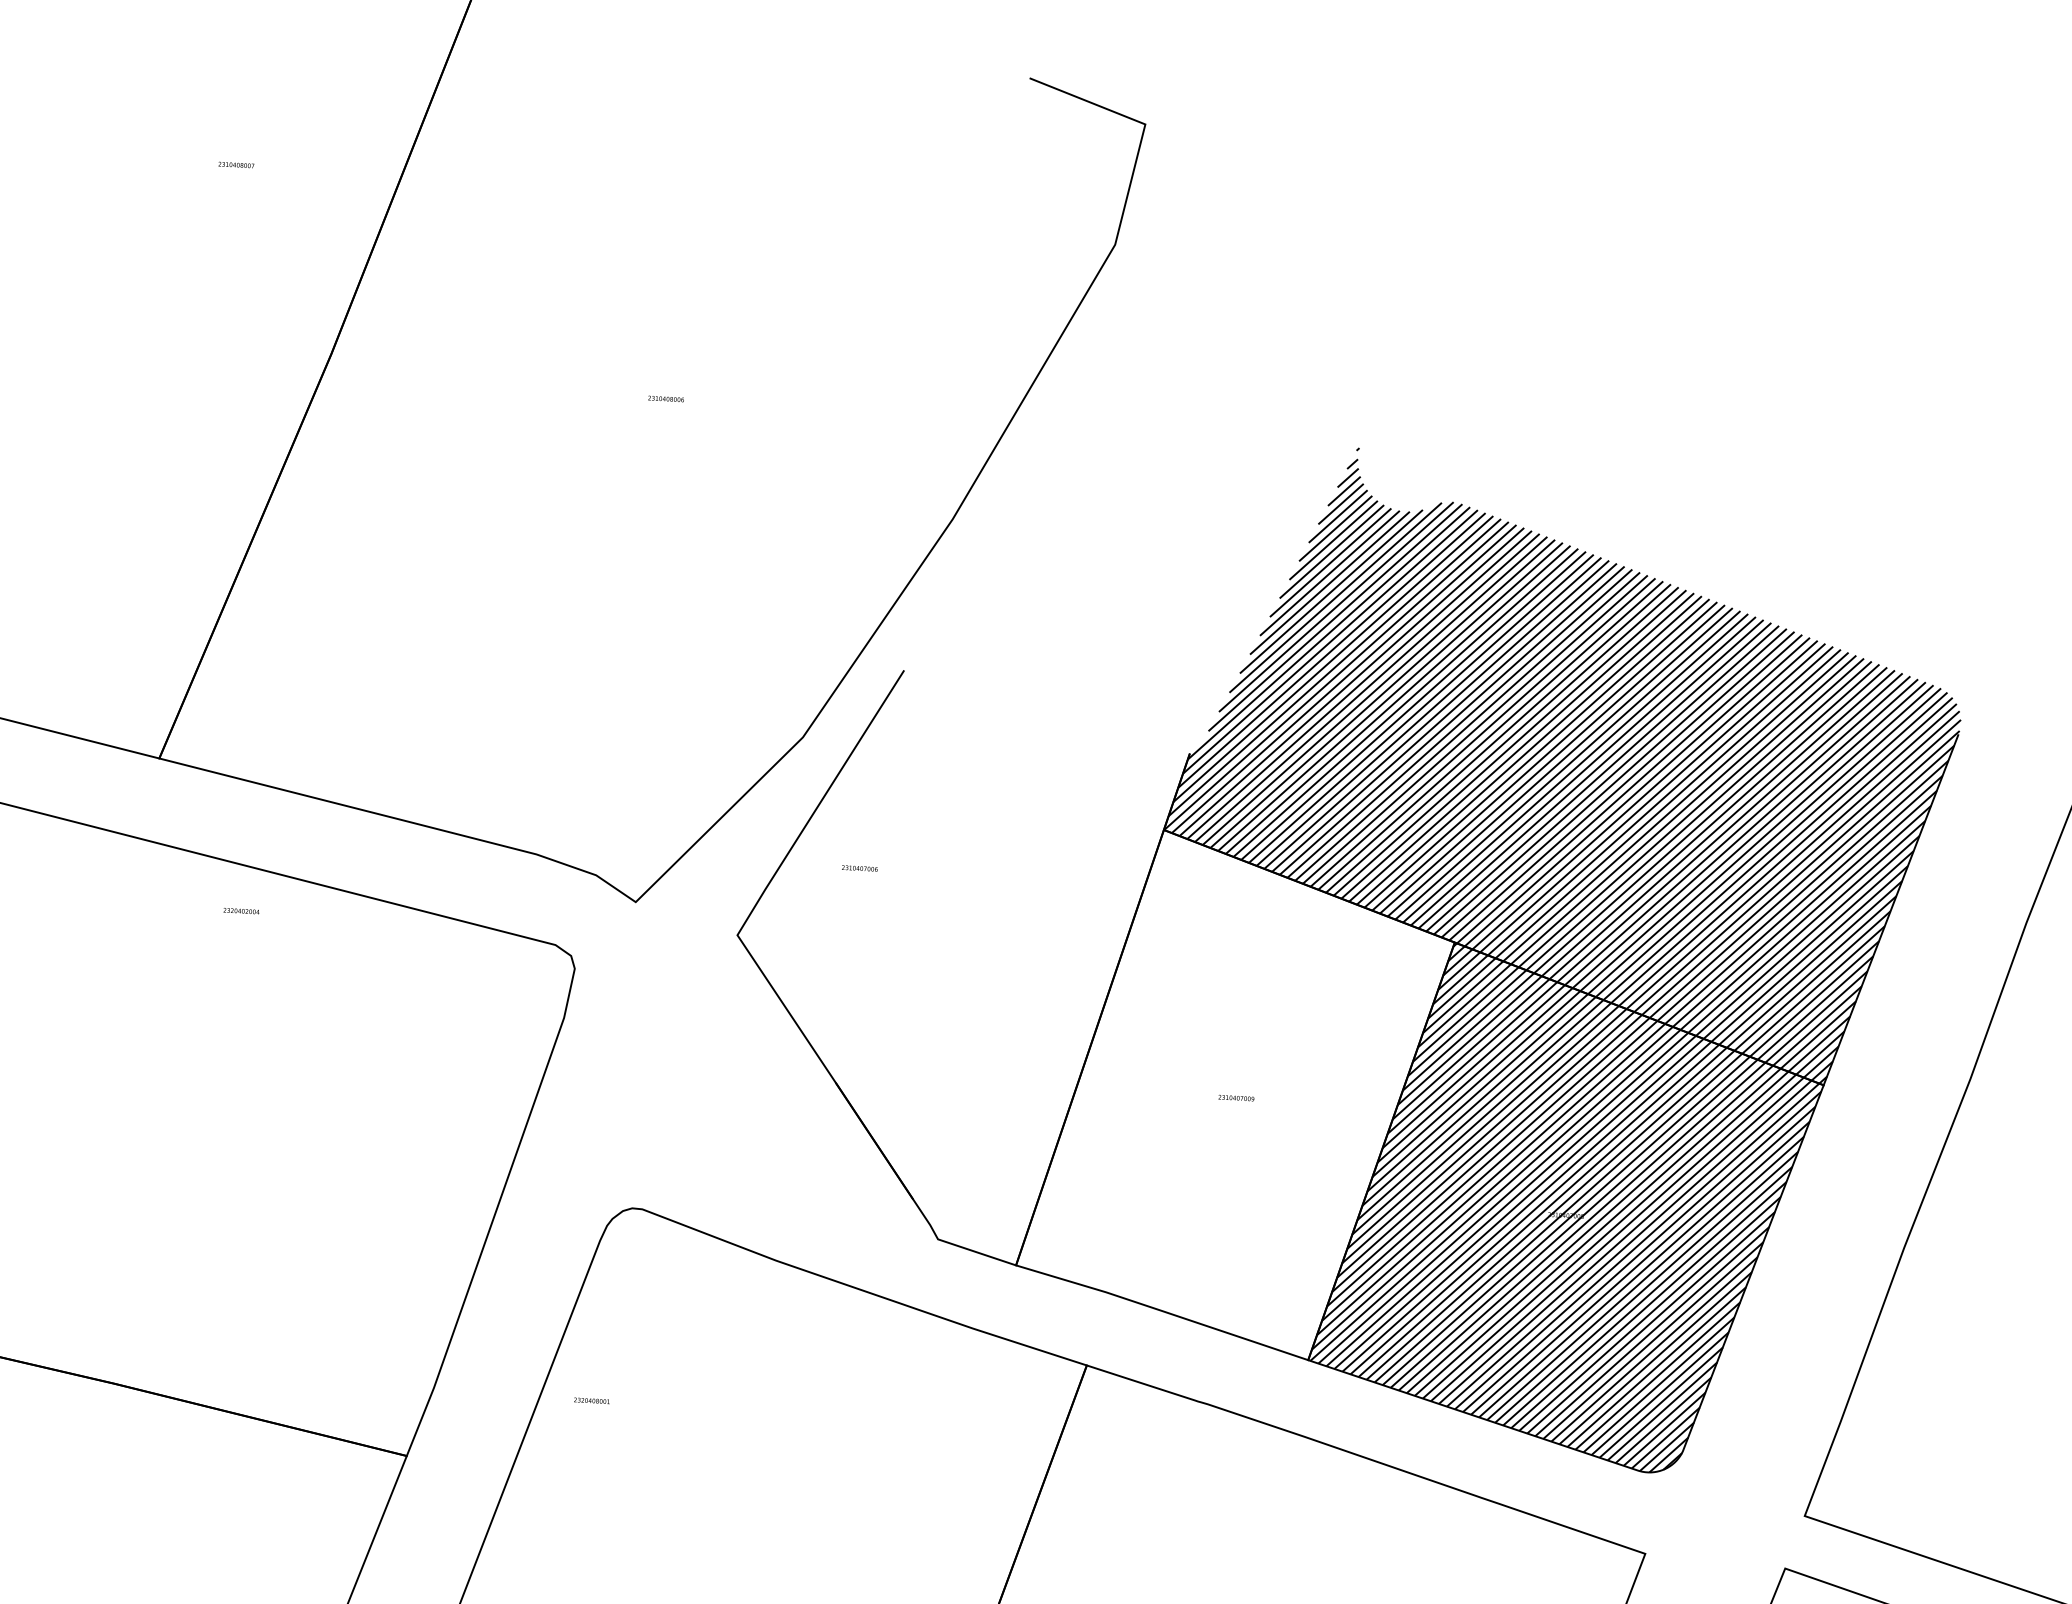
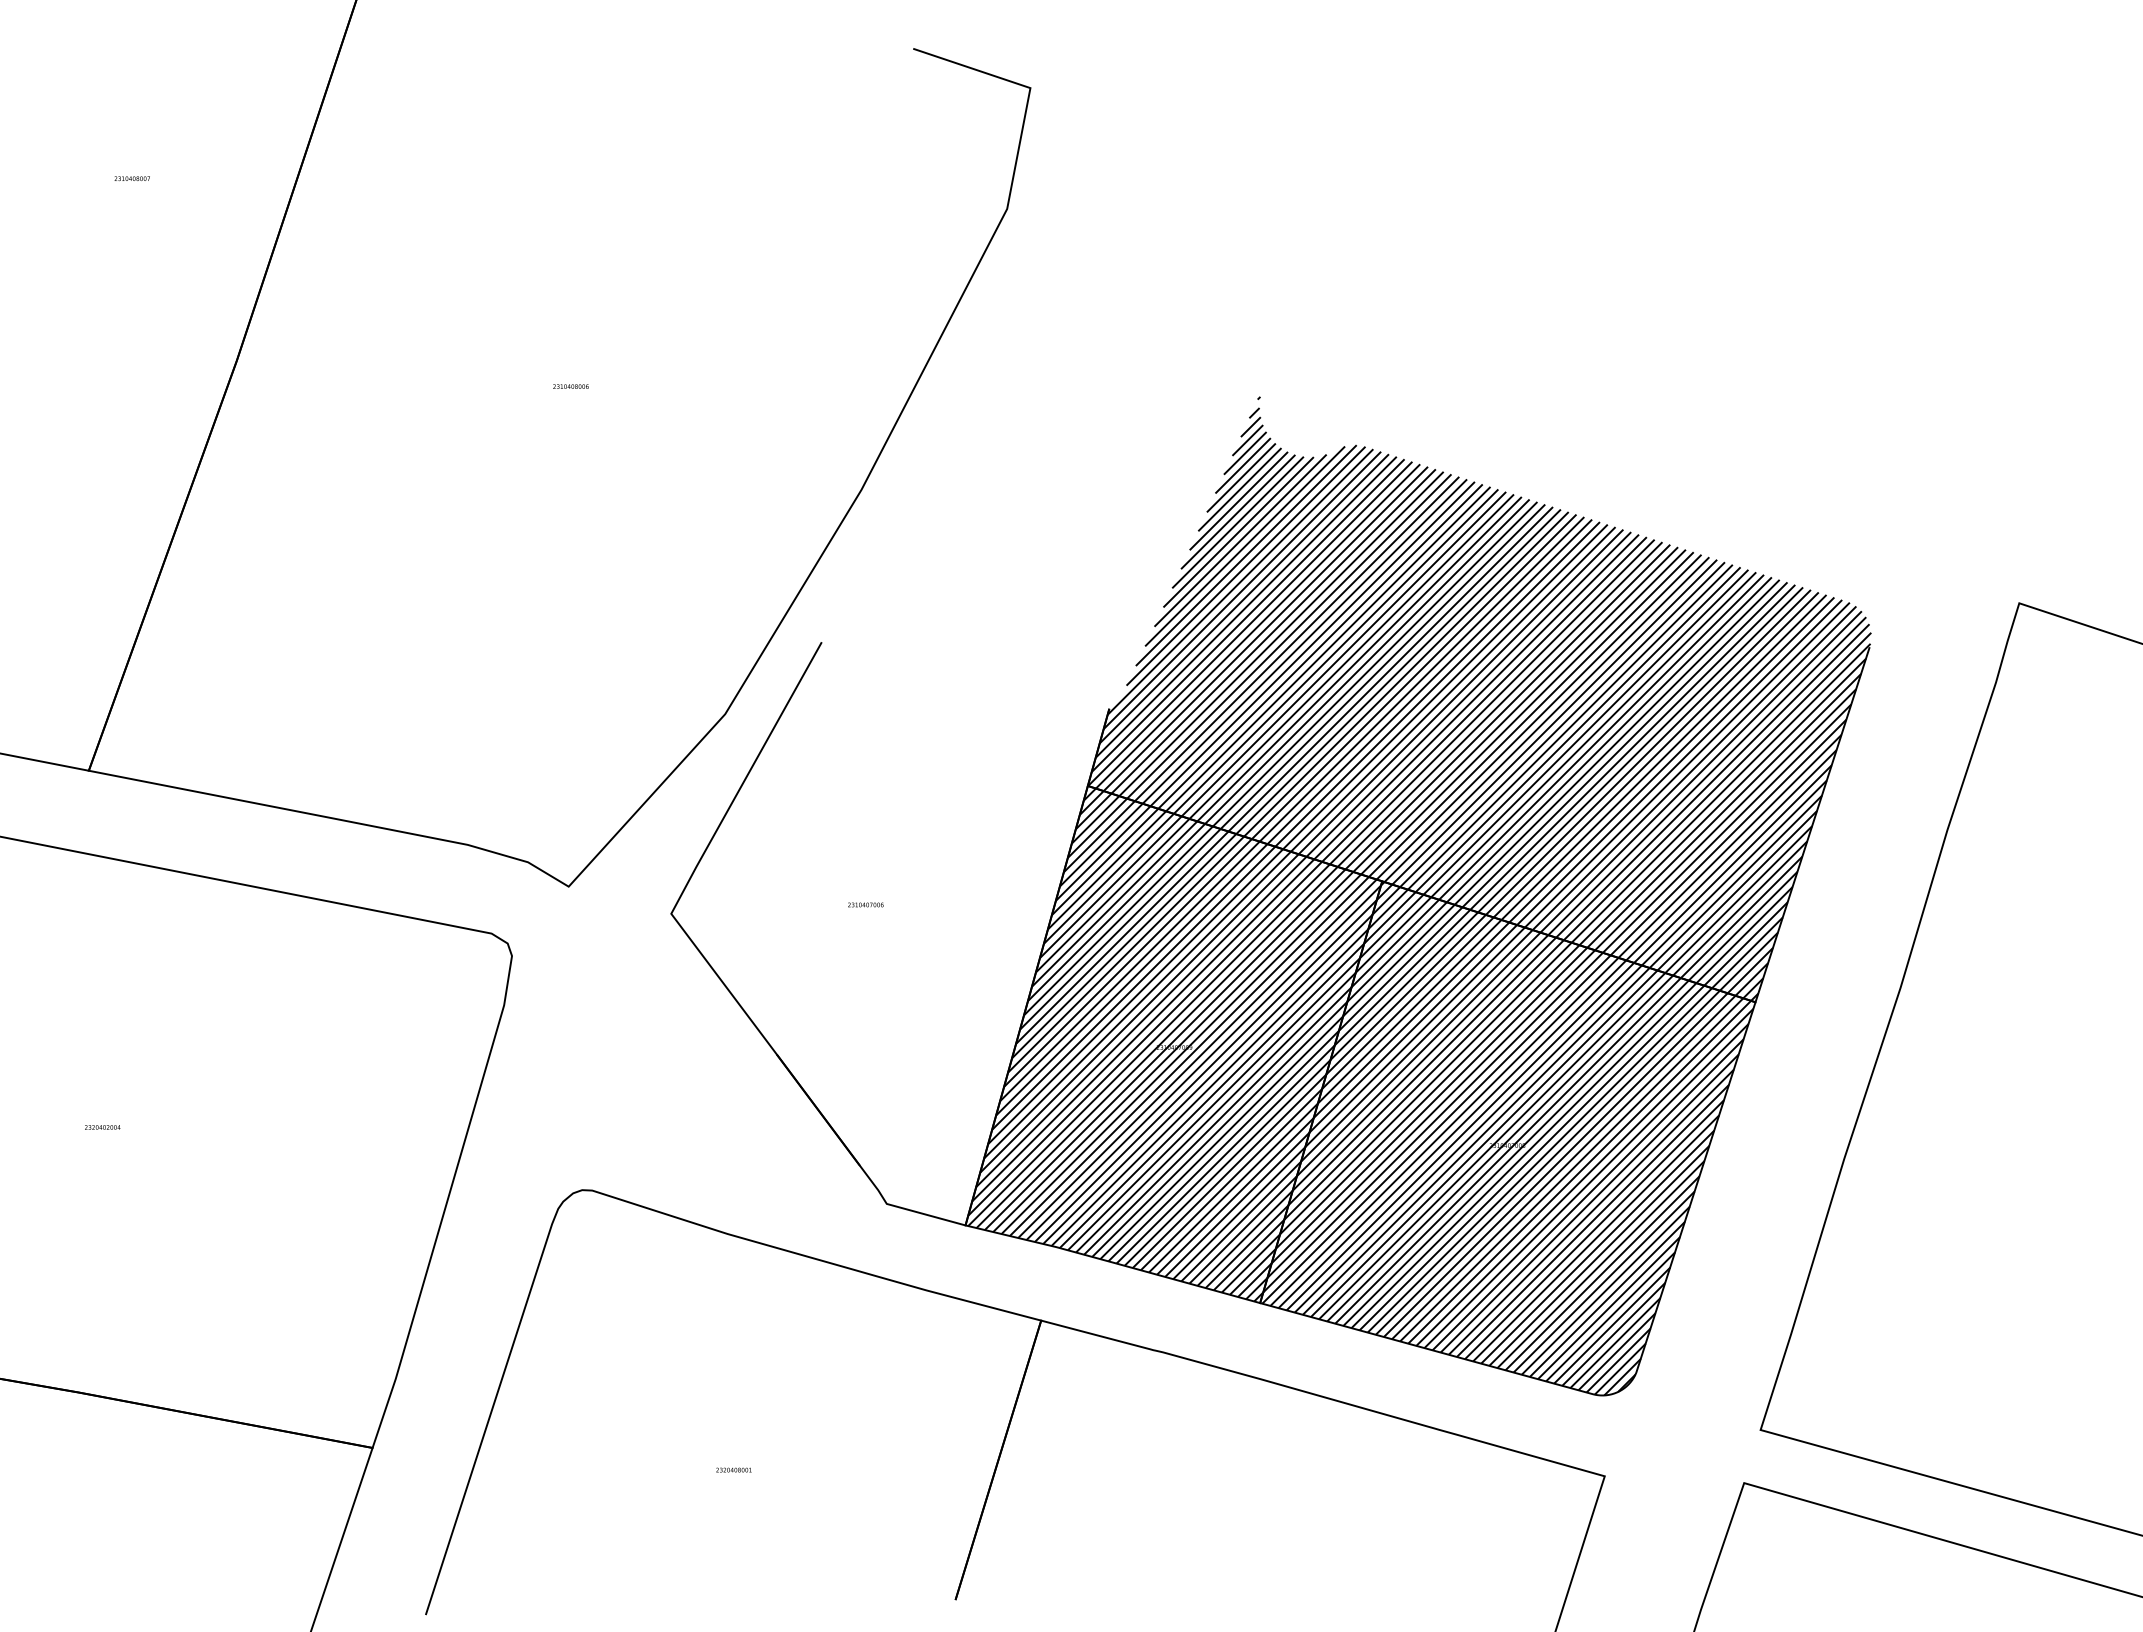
text: (859, 868) -> (865, 904), moved
text: (241, 911) -> (102, 1127), moved
hatch: (1236, 1094) -> (1174, 1043), added
text: (591, 1400) -> (733, 1469), moved

